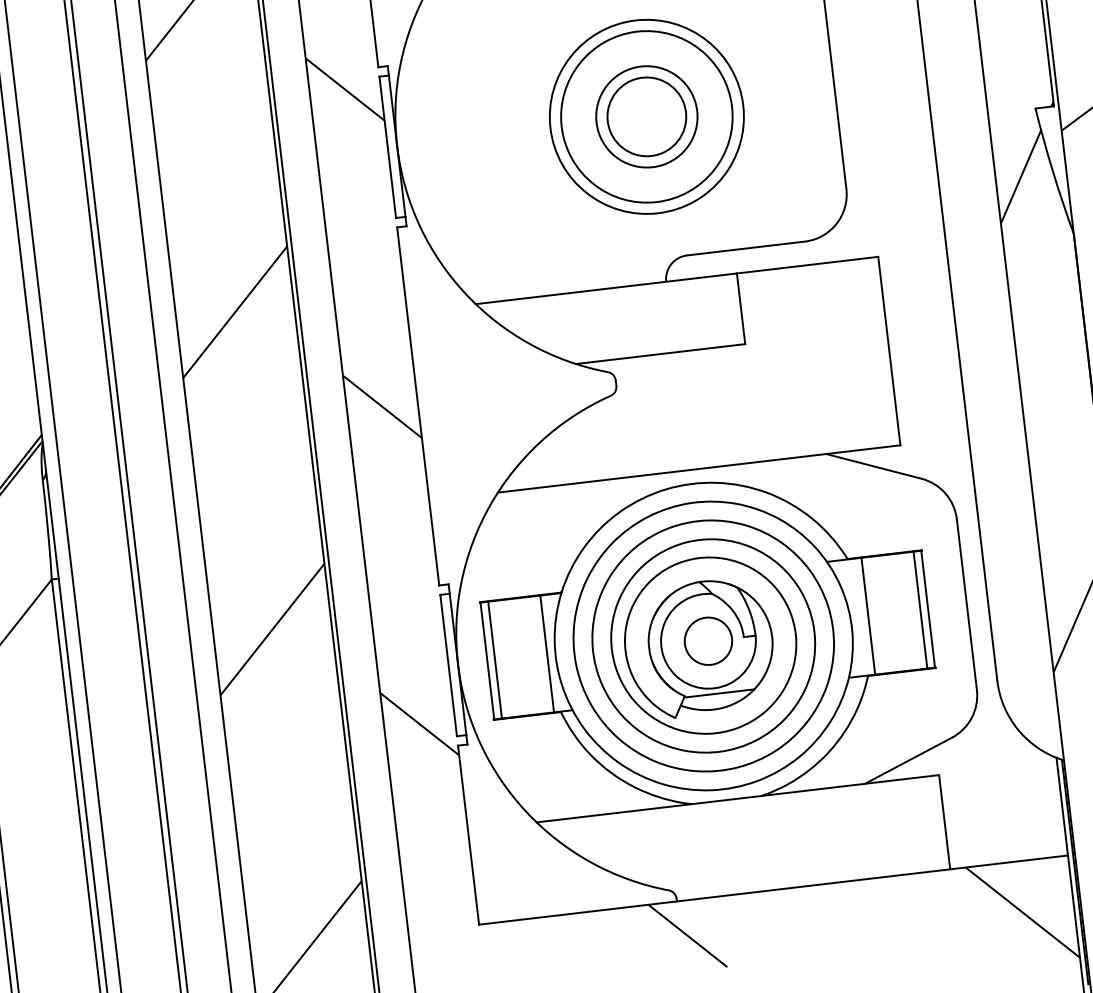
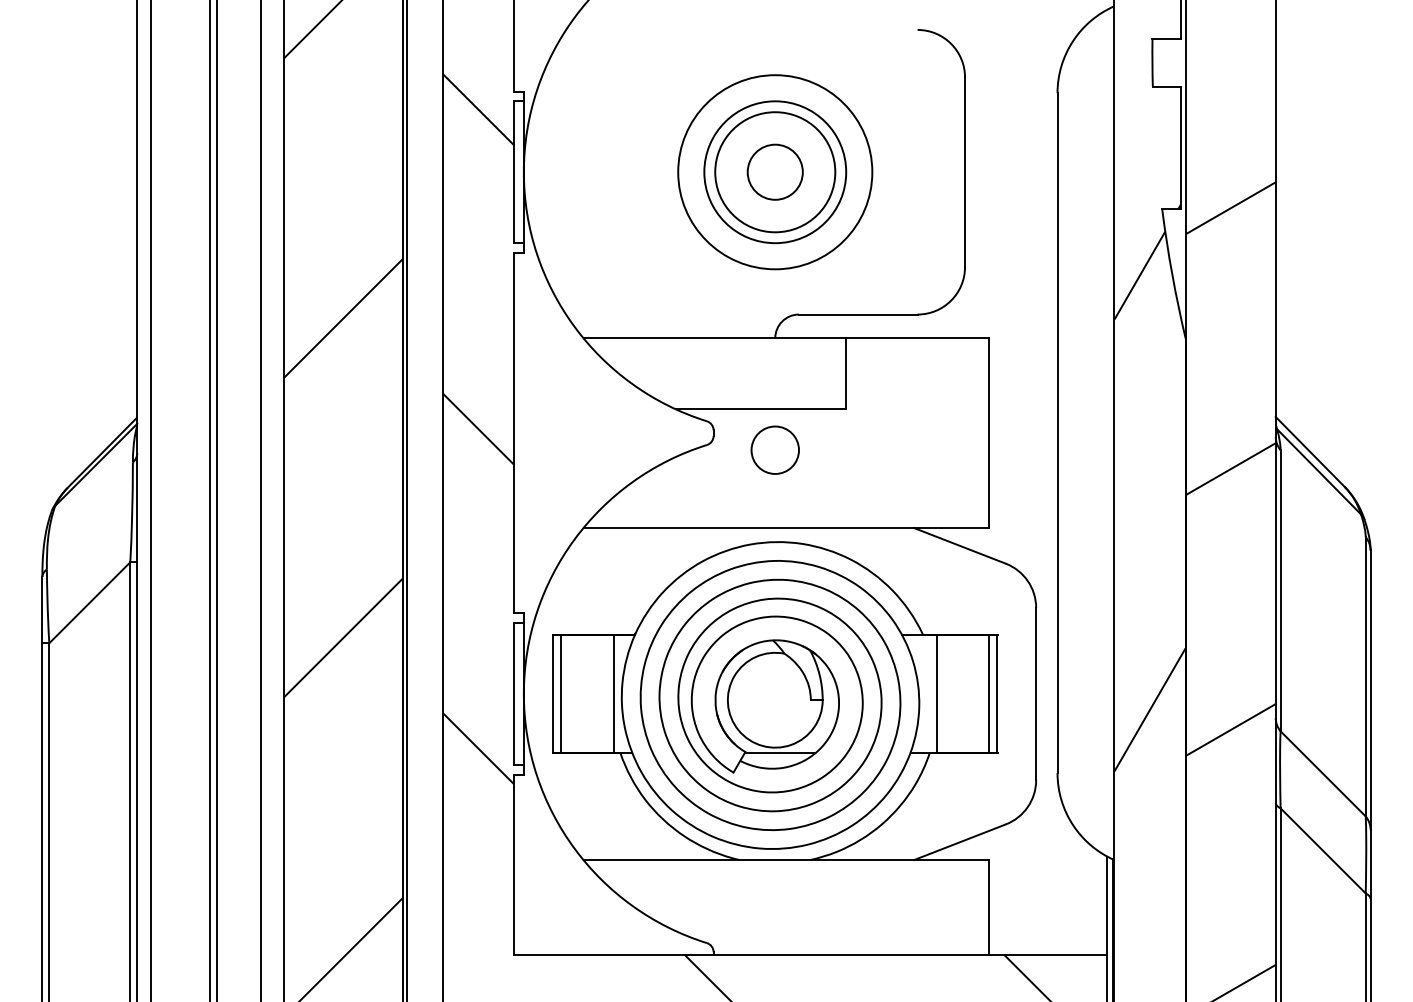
circle: (646, 116) -> (774, 171), size x0.7
circle: (646, 116) -> (774, 171), size x1.4
circle: (647, 117) -> (775, 172), size x0.7
circle: (707, 640) -> (774, 449), moved

